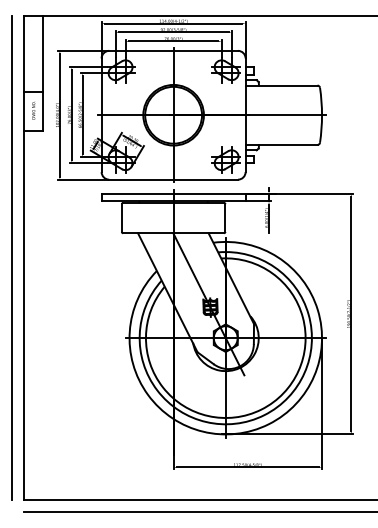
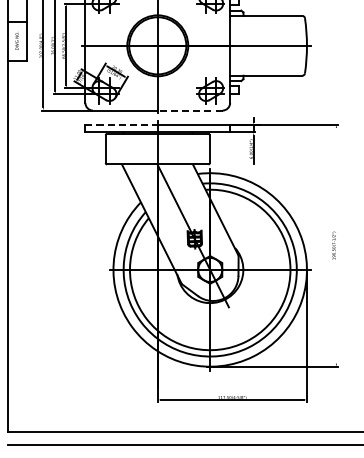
line: (205, 179) -> (189, 110), solid -> dashed
line: (137, 193) -> (121, 124), solid -> dashed
line: (351, 313) -> (336, 245), removed

